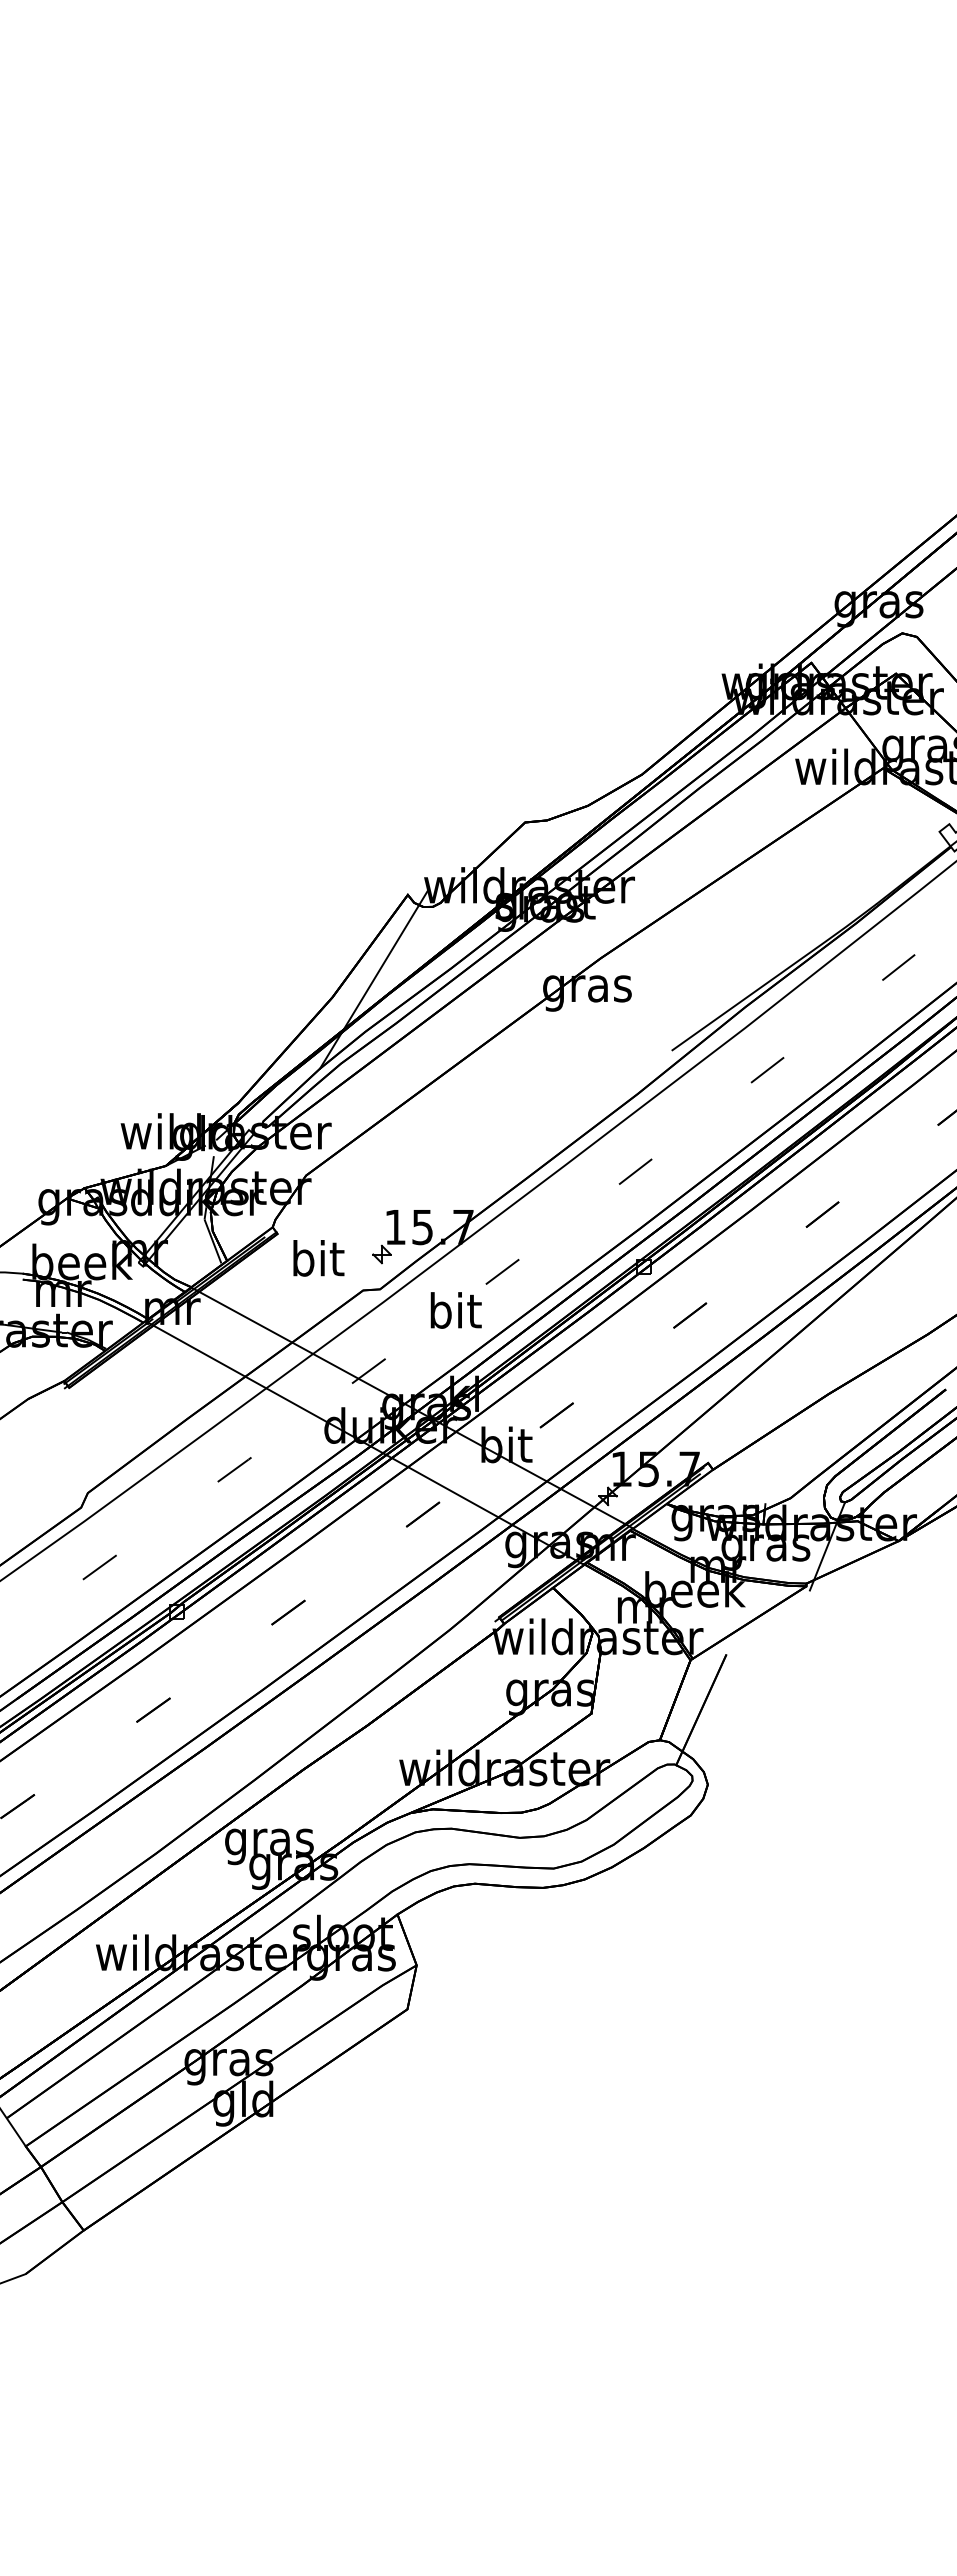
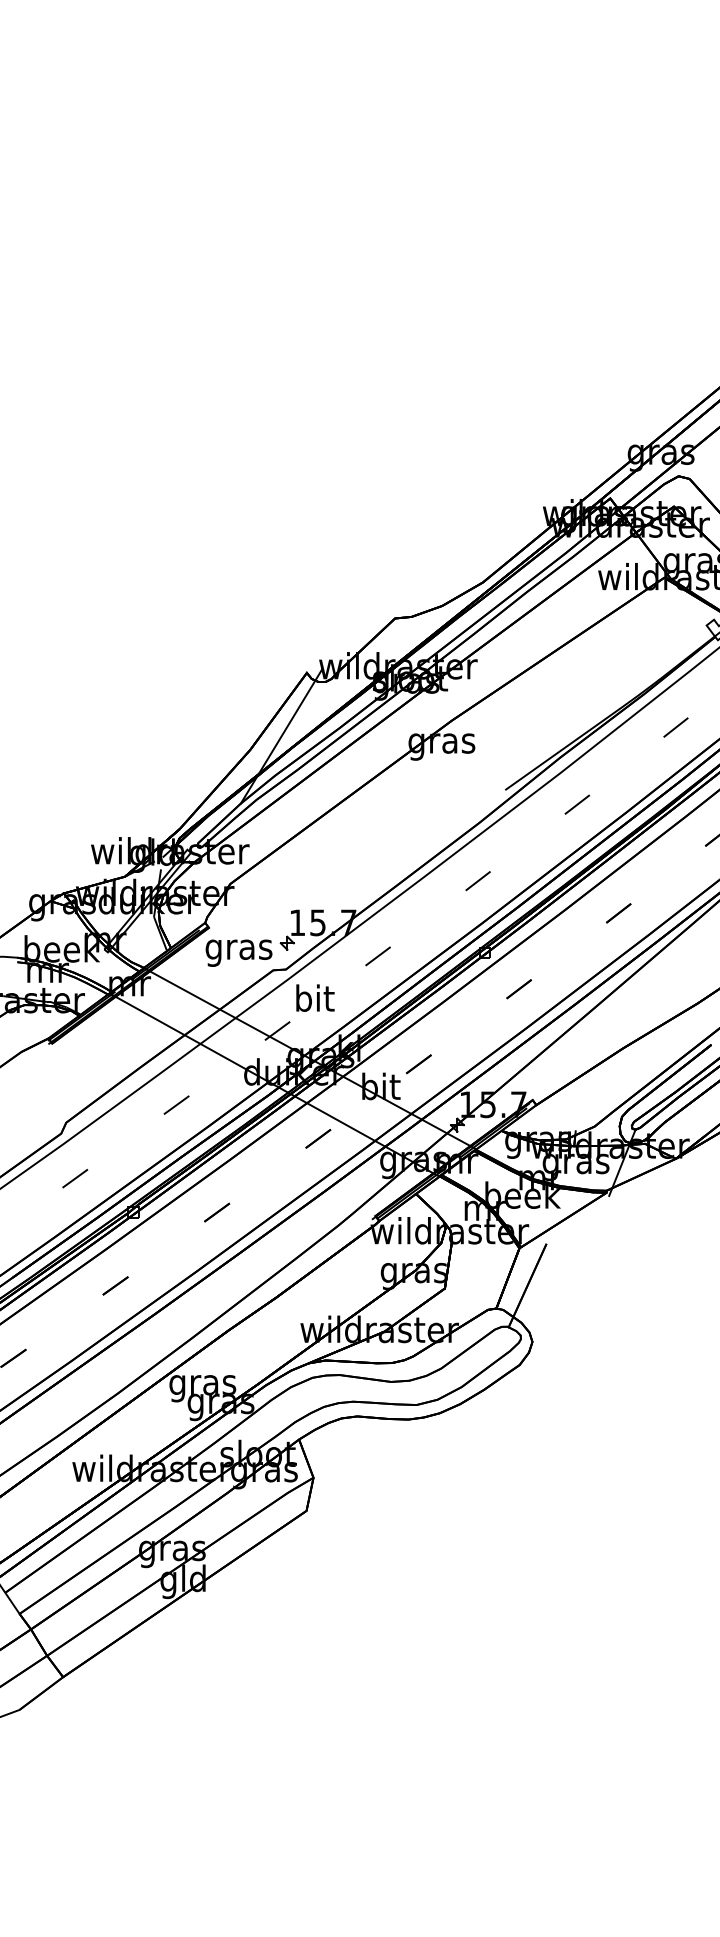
text: (317, 1262) -> (238, 949), bit -> gras
text: (455, 1310) -> (314, 998), moved

